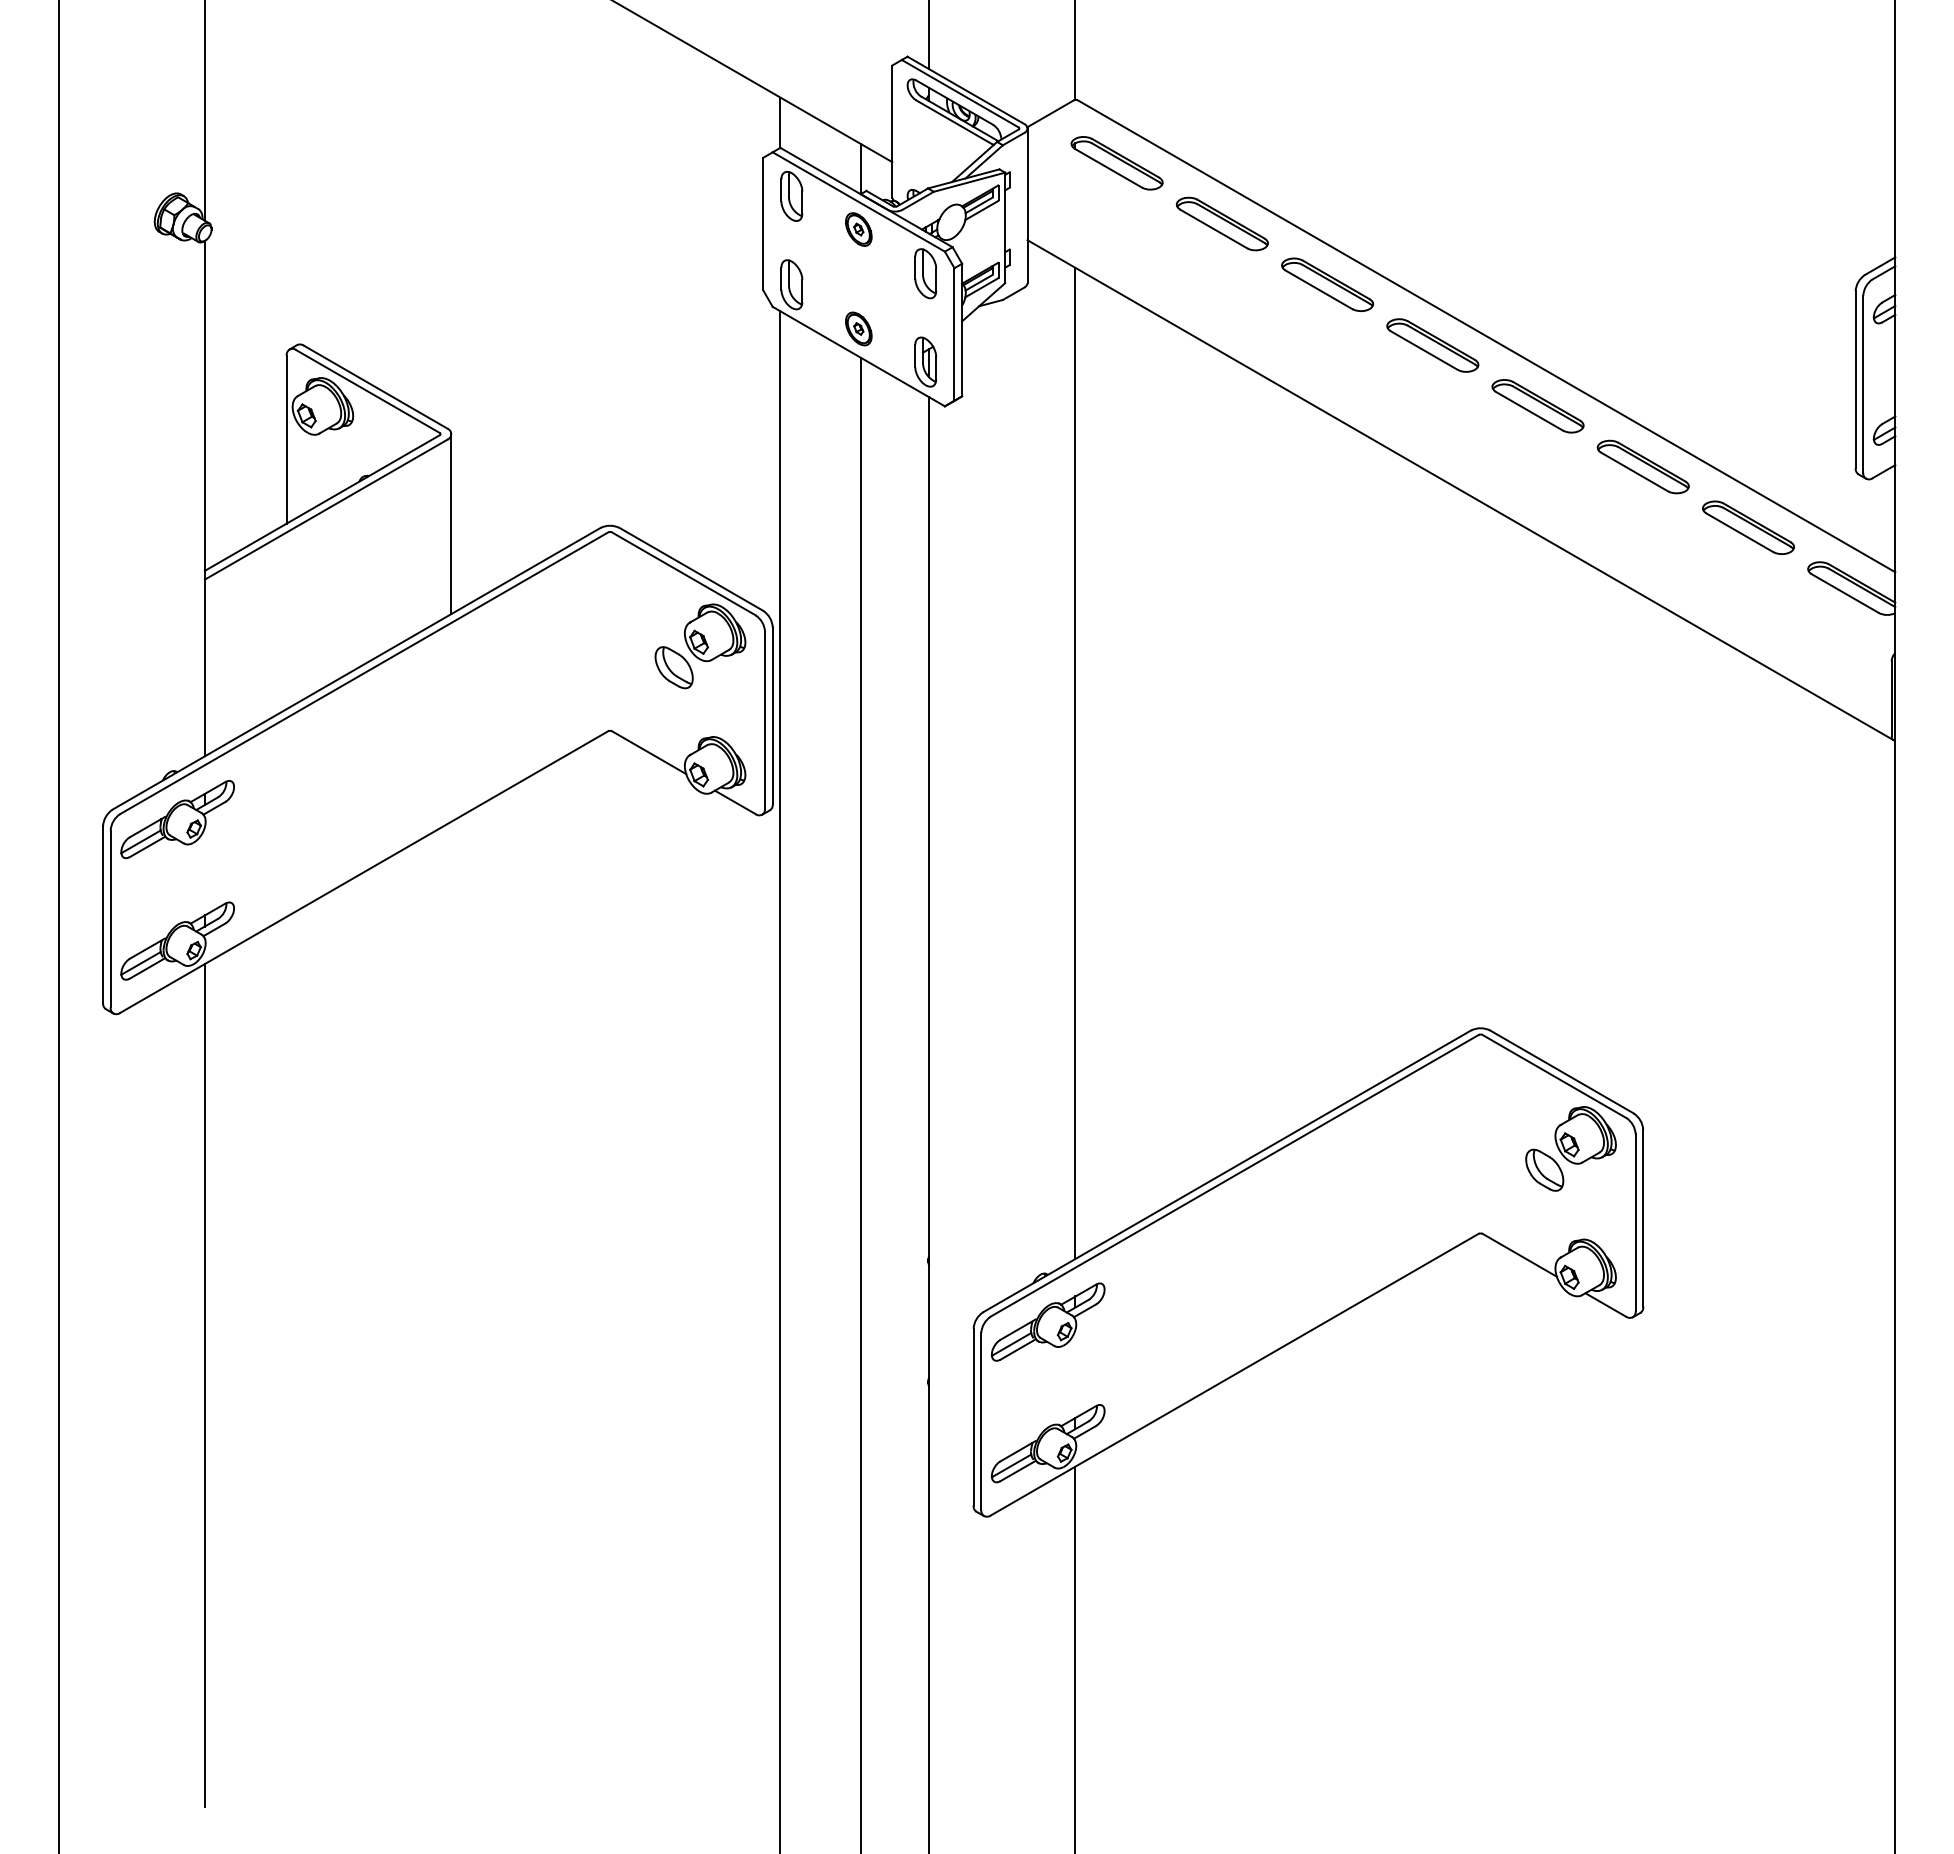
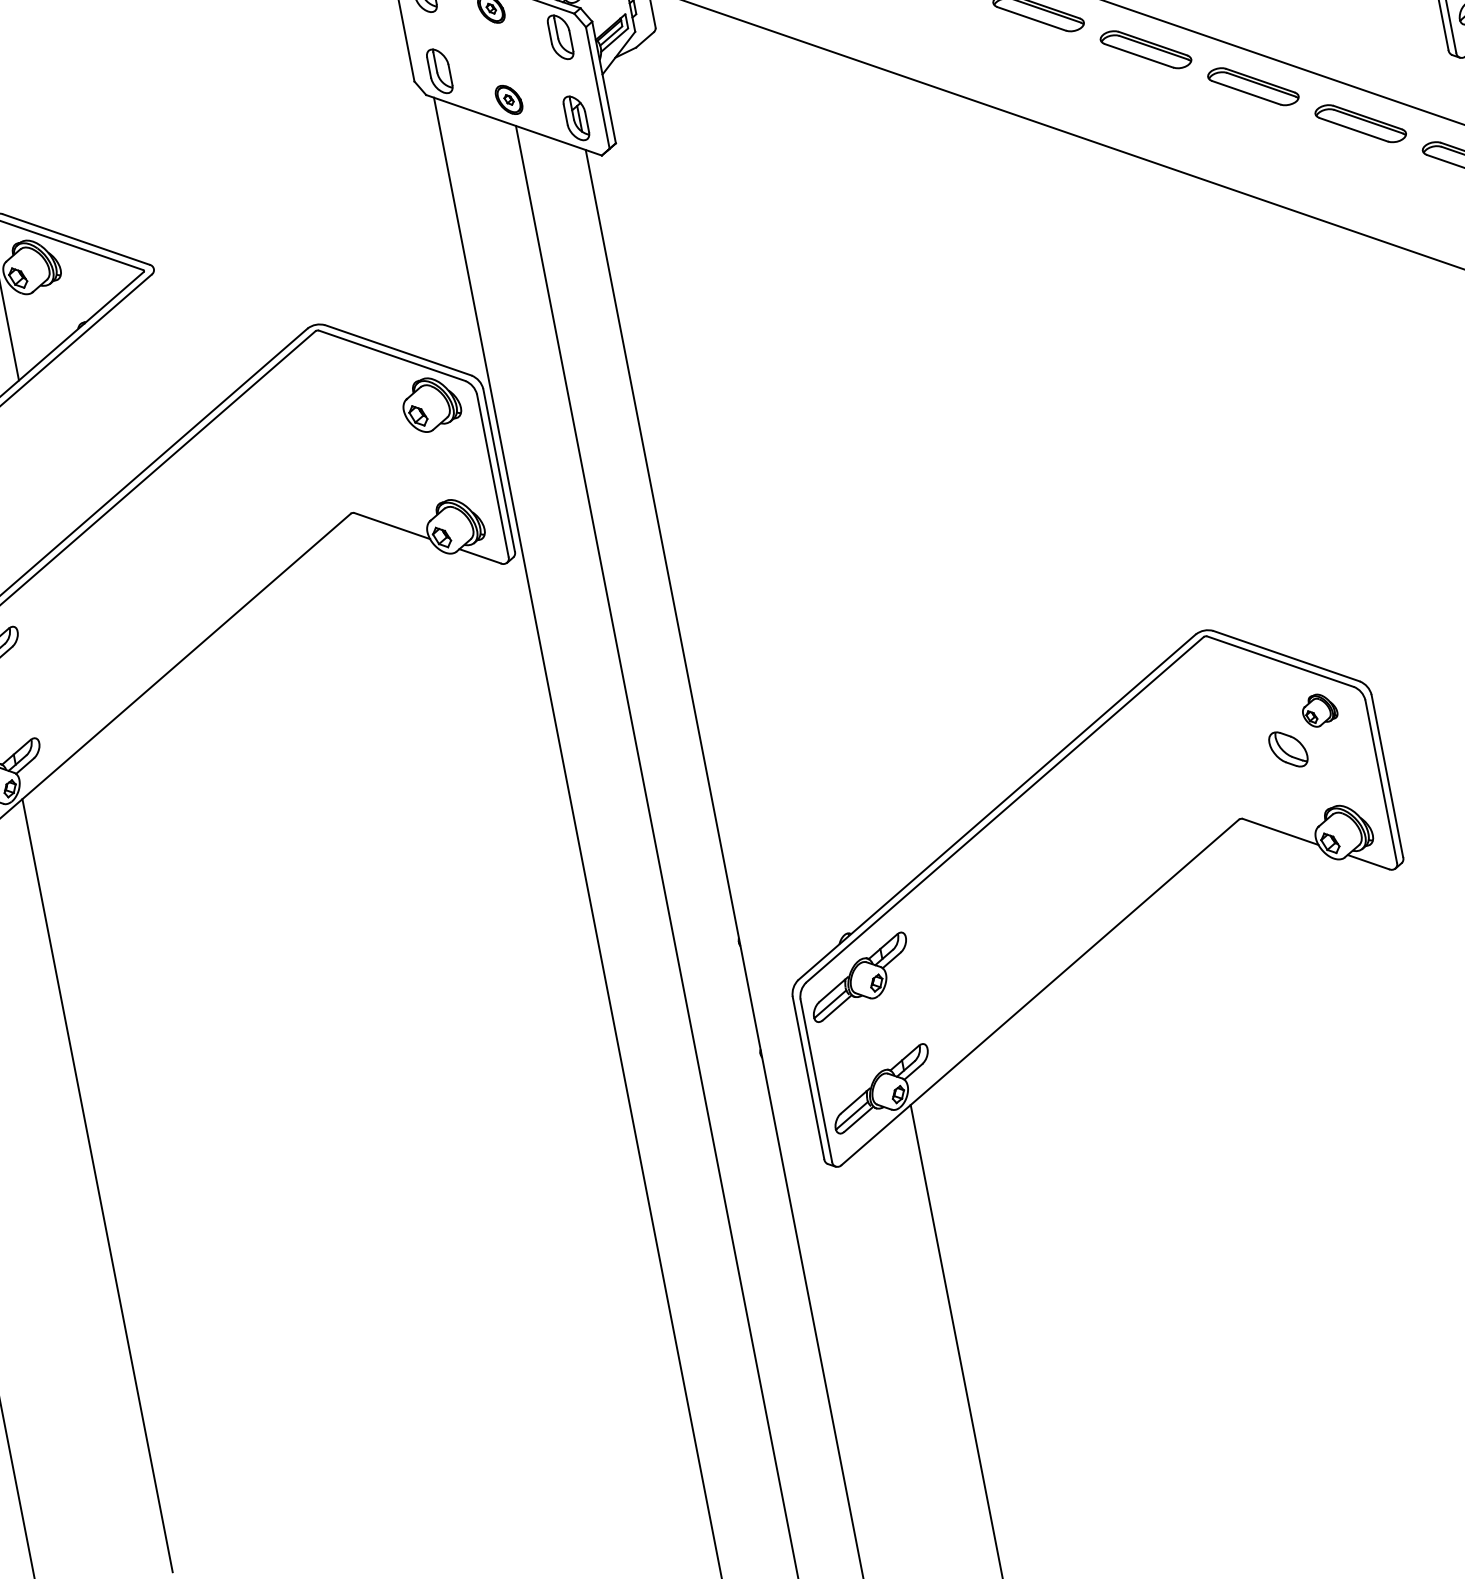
line: (451, 524) -> (170, 351), removed
part: (673, 667) -> (399, 443), removed
line: (1075, 762) -> (785, 459), removed
part: (1585, 1135) -> (1319, 710), size x0.6

